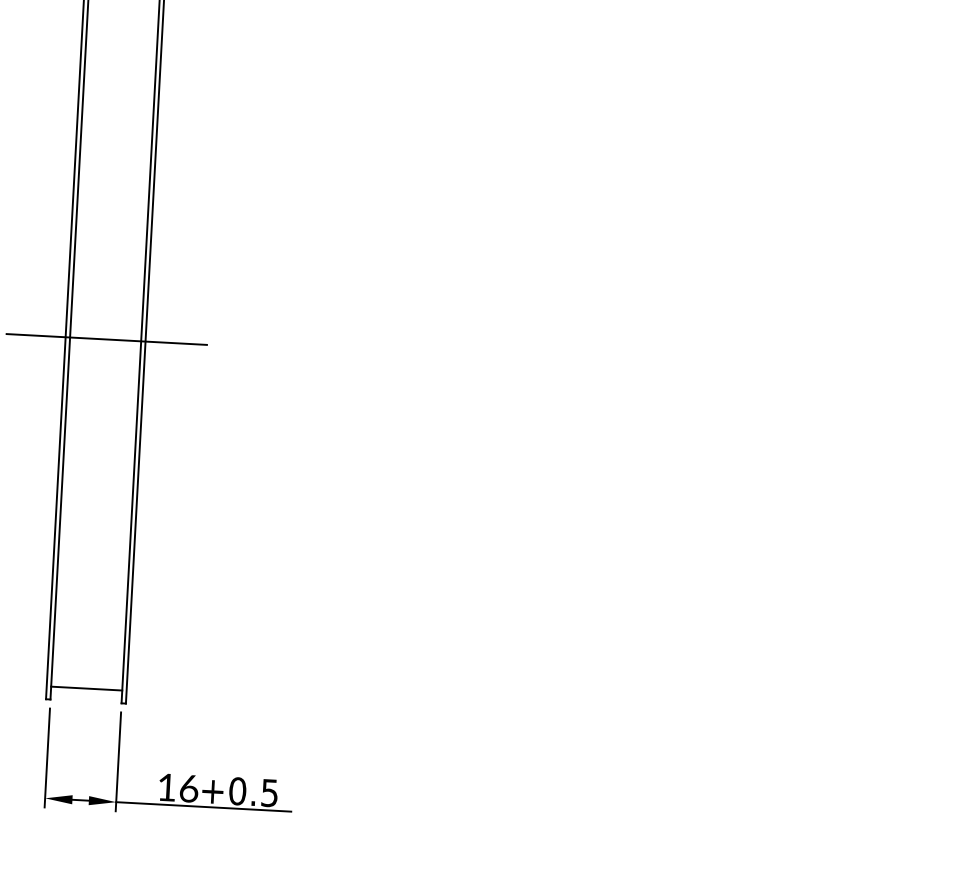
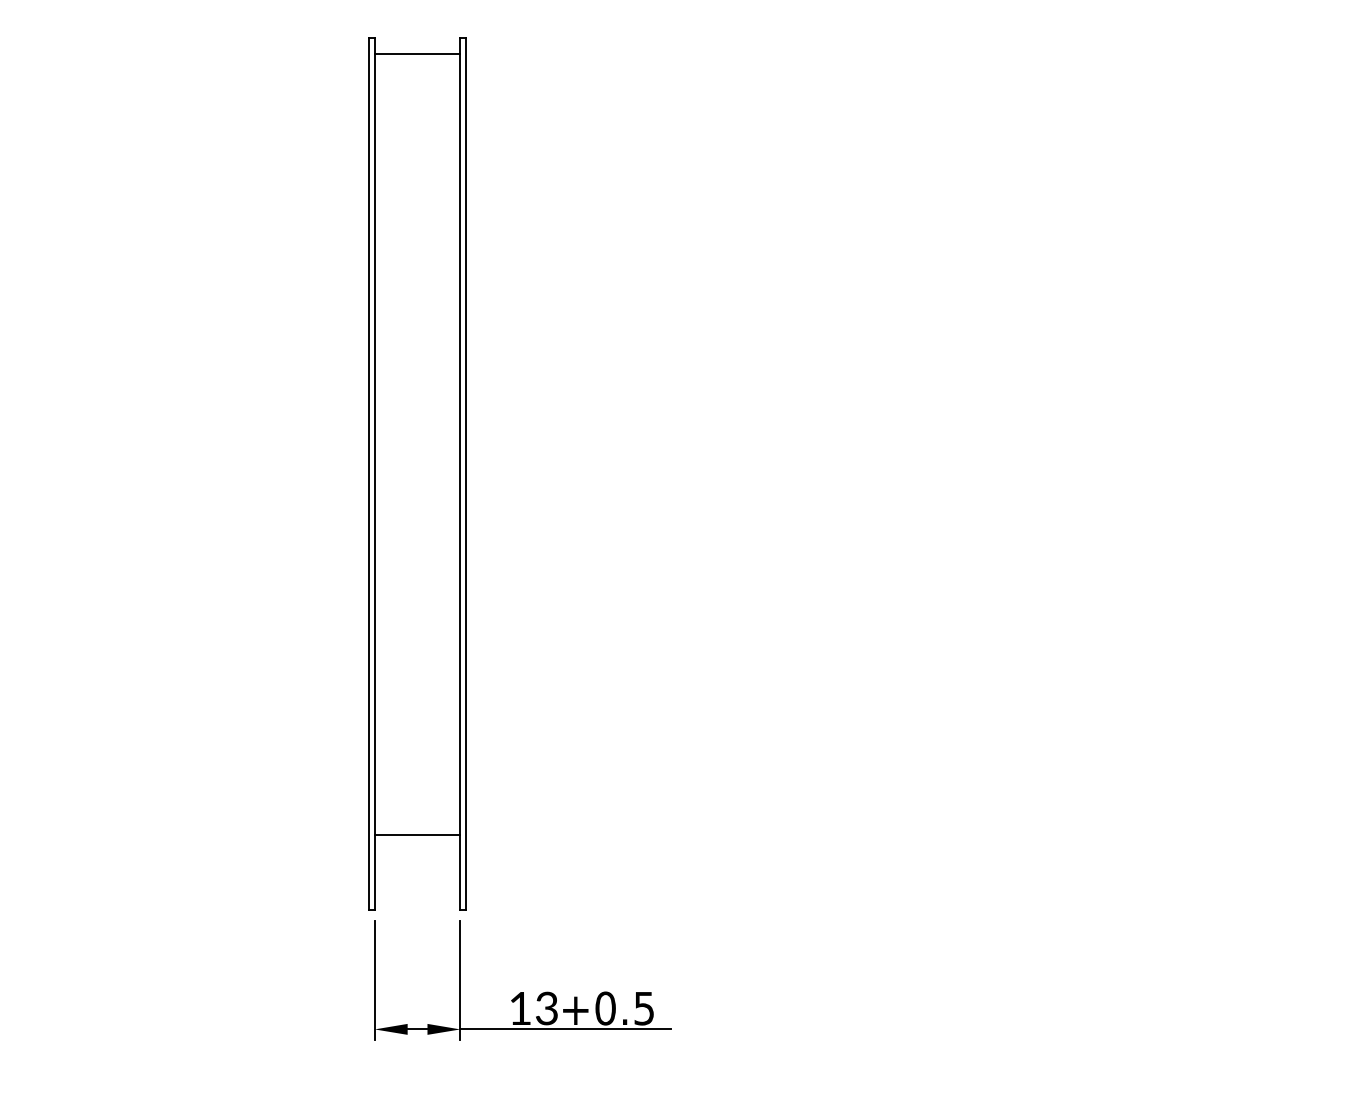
line: (106, 339) -> (418, 474), removed
line: (86, 688) -> (417, 834), moved
text: (189, 787) -> (547, 1007), 16 -> 13

